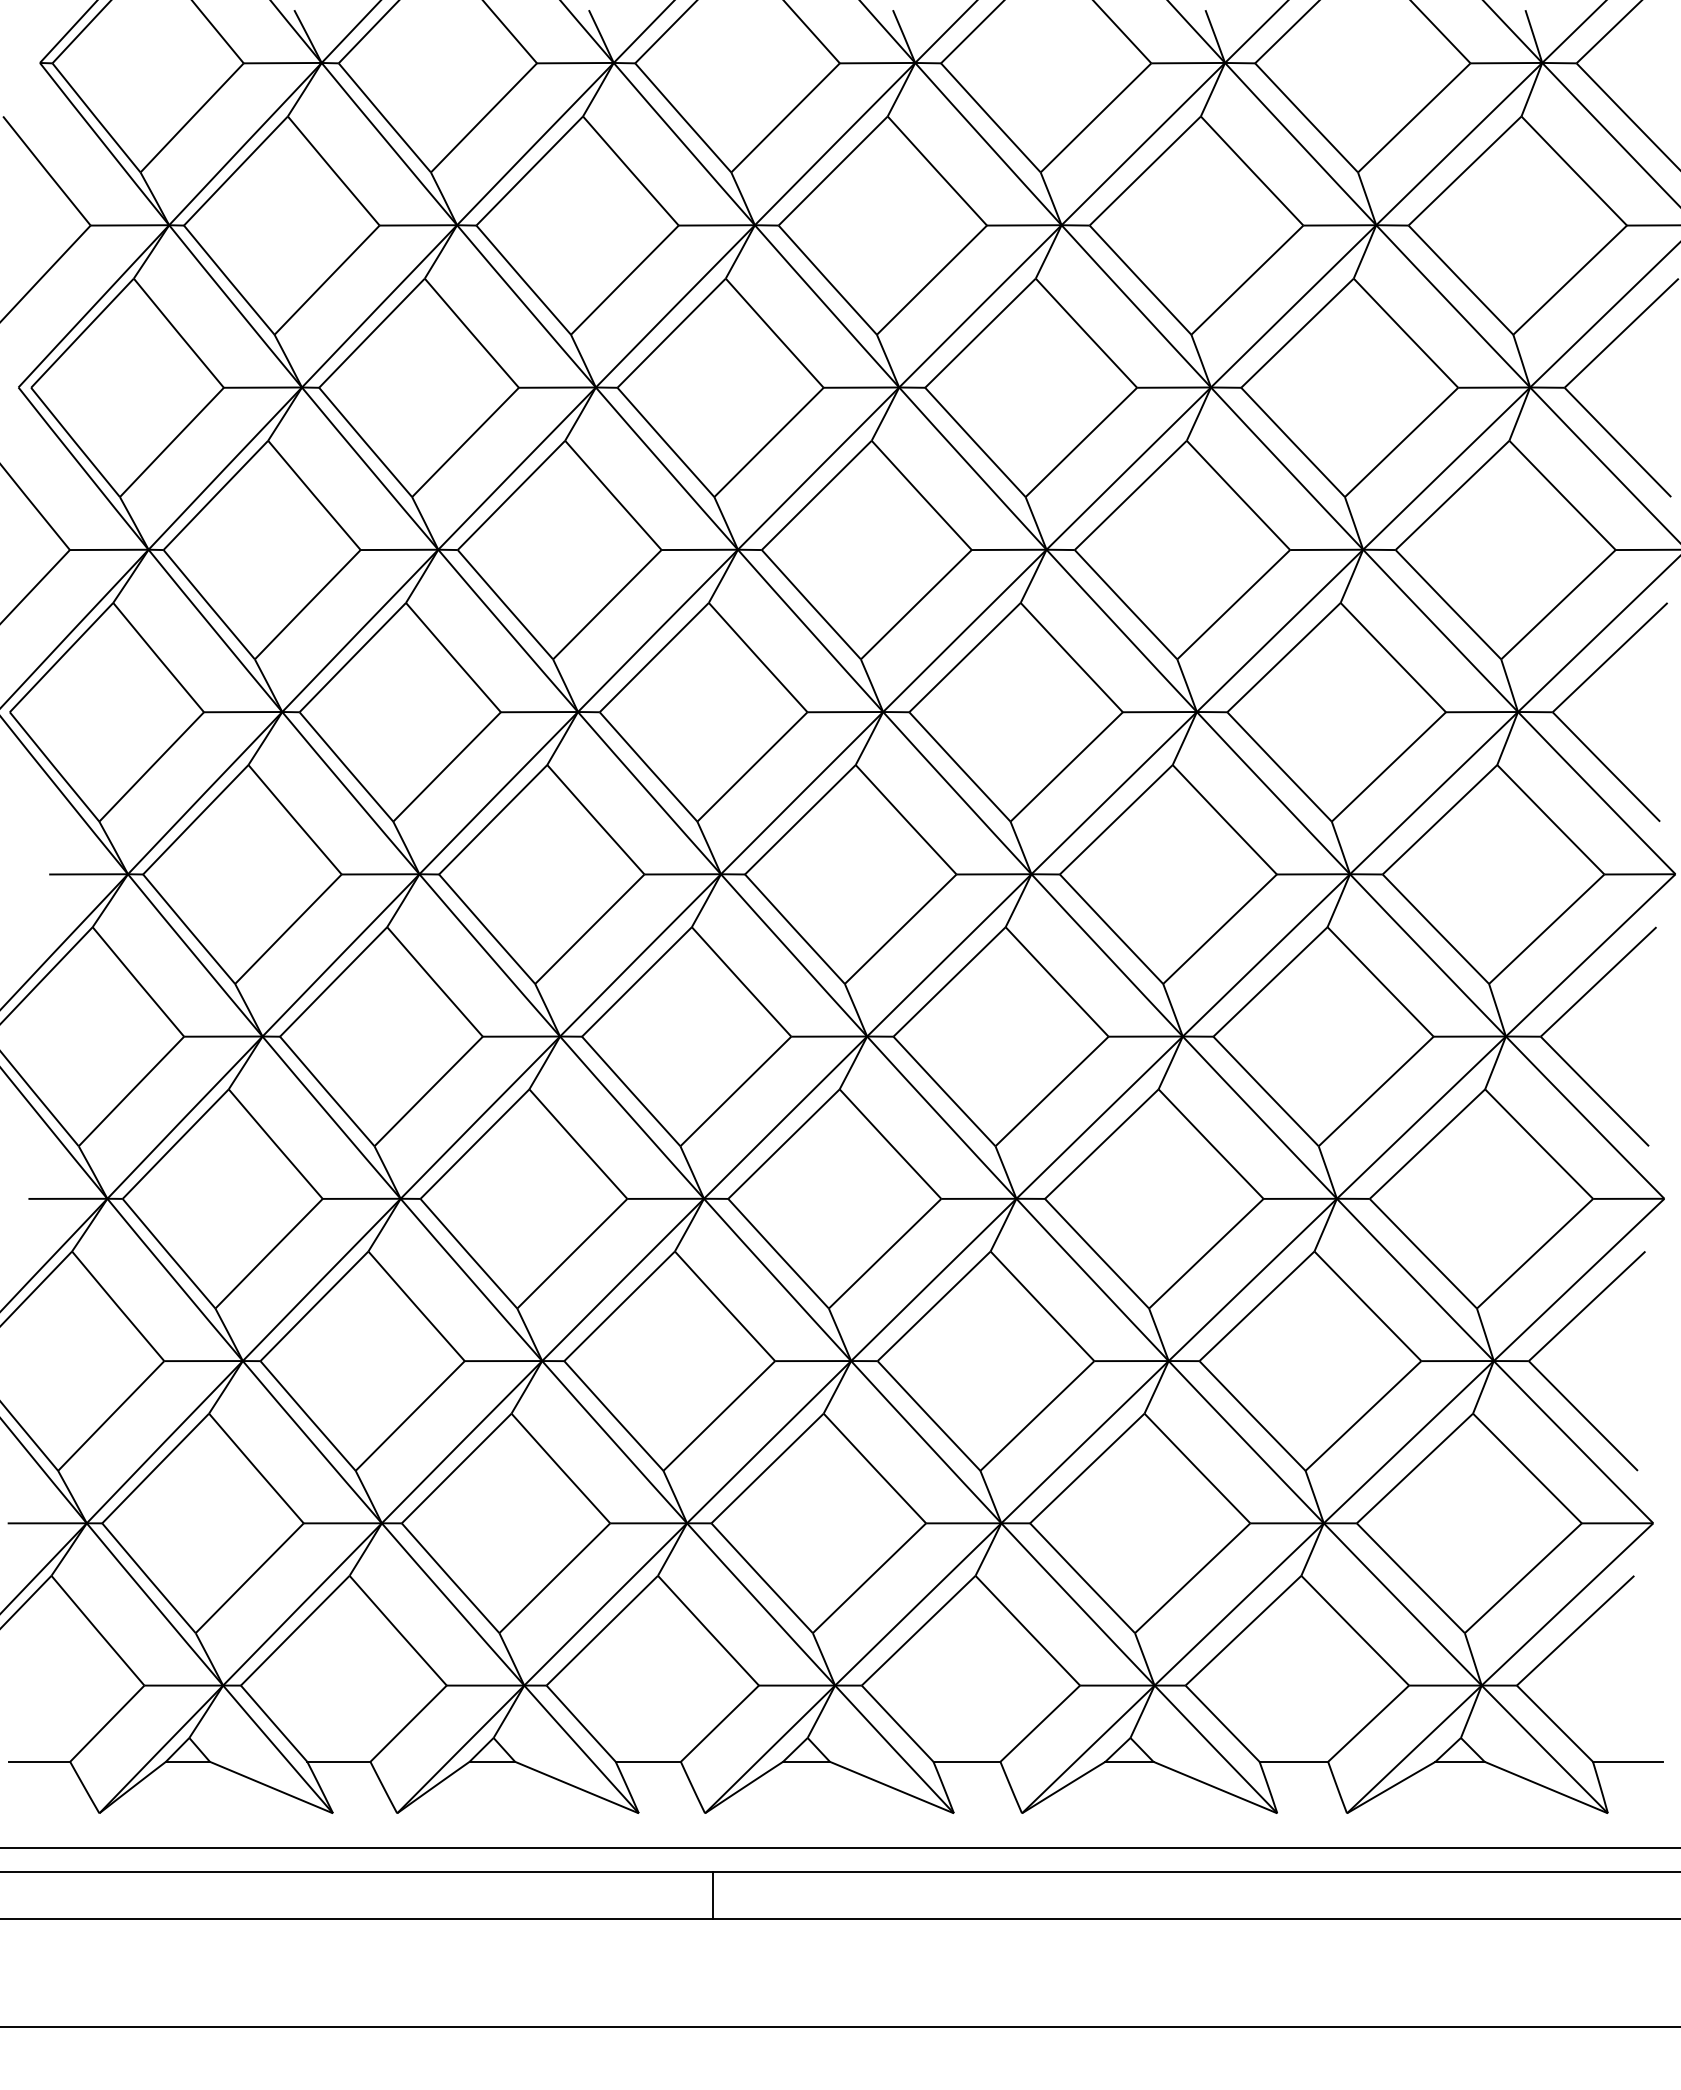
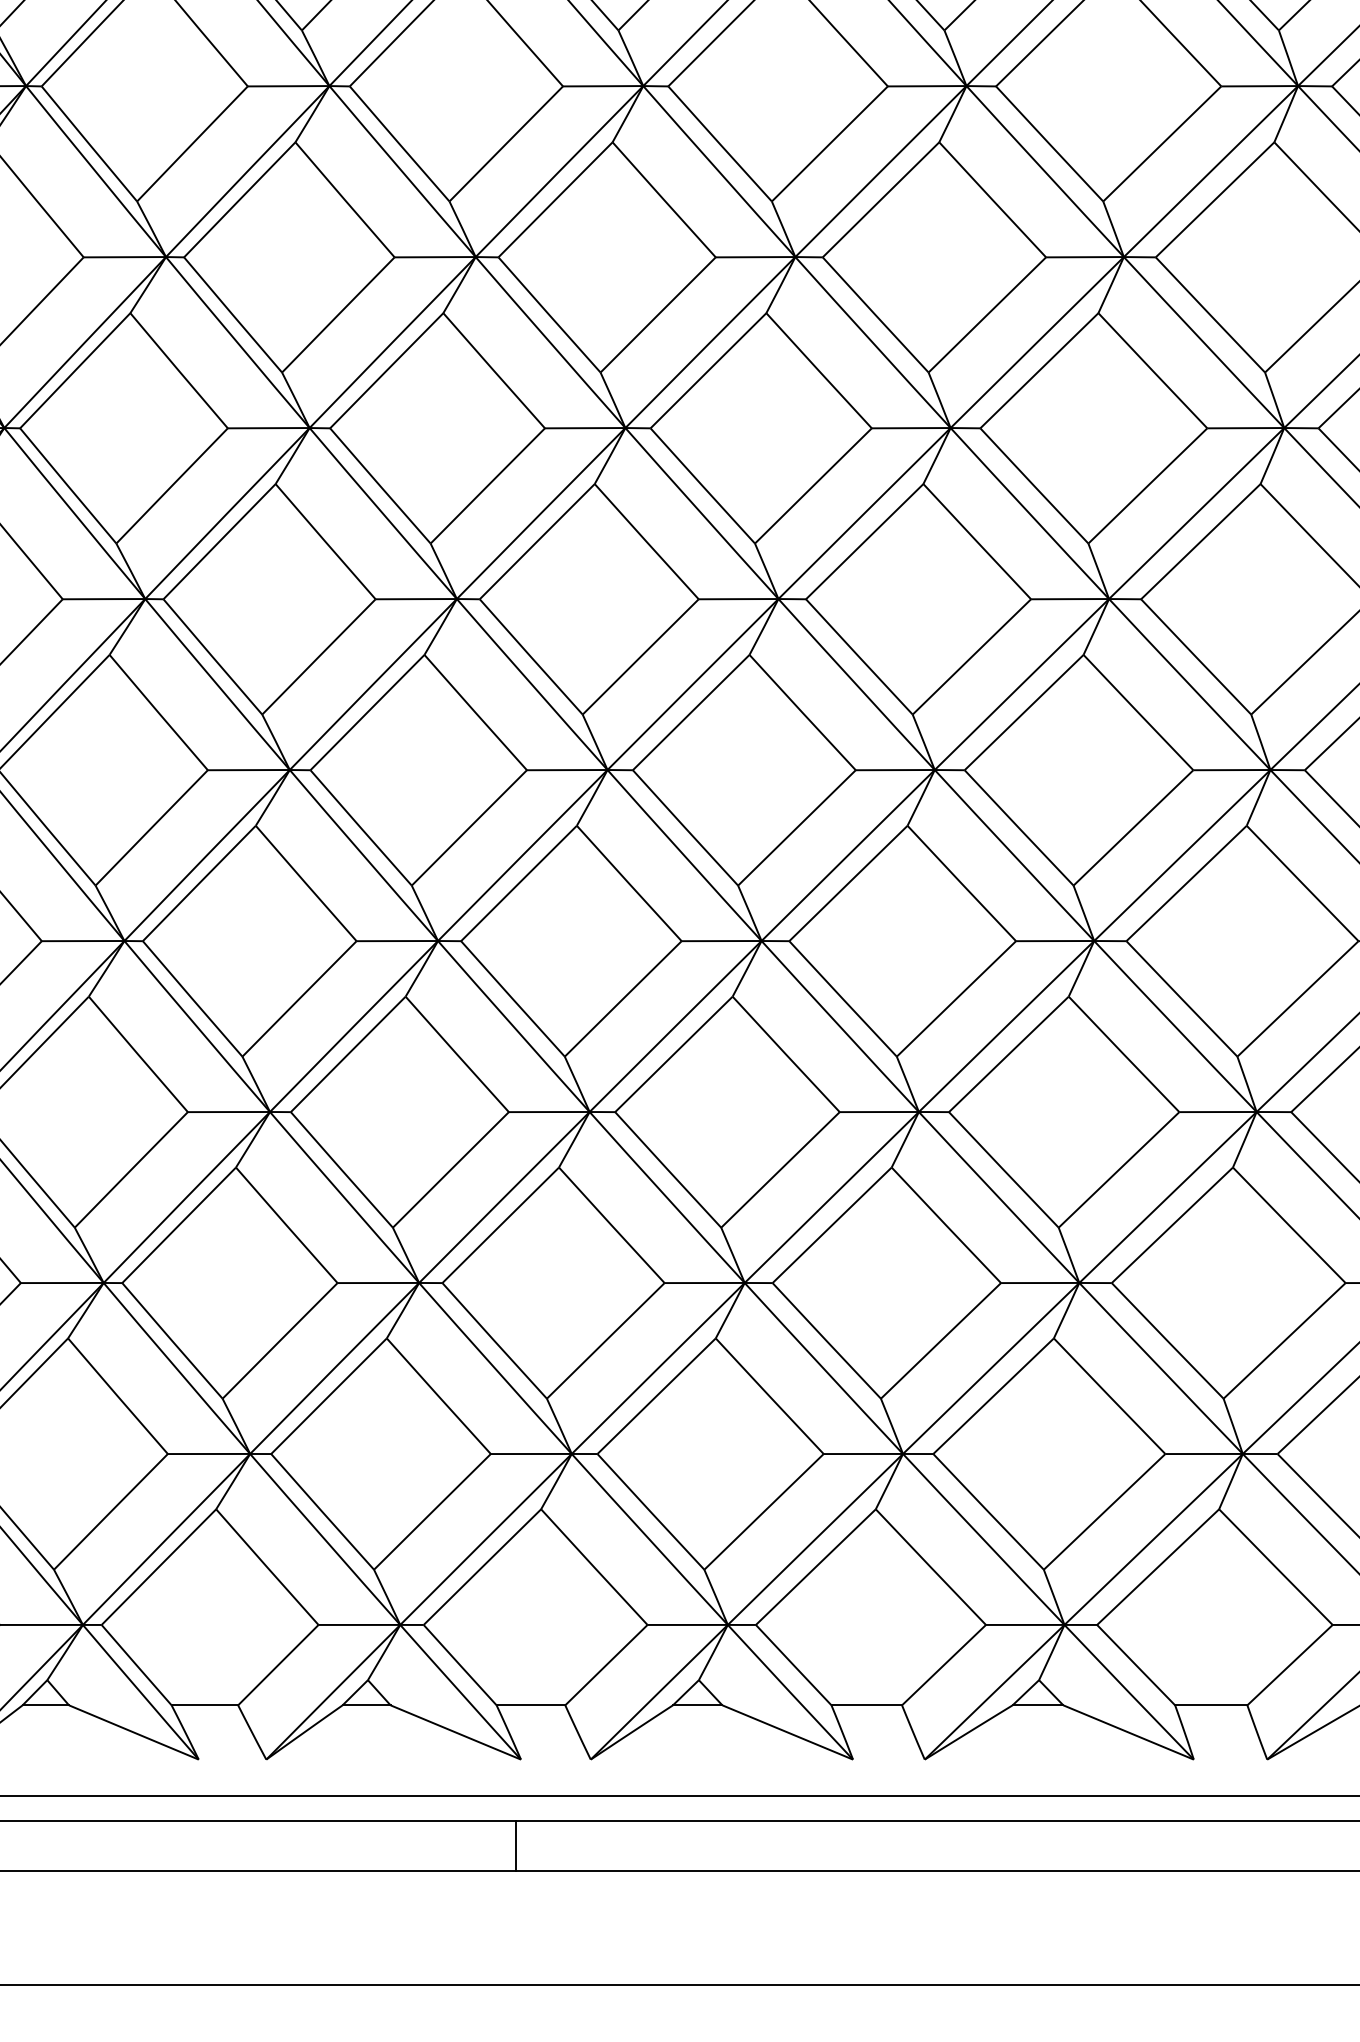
line: (712, 1895) -> (515, 1846), moved

